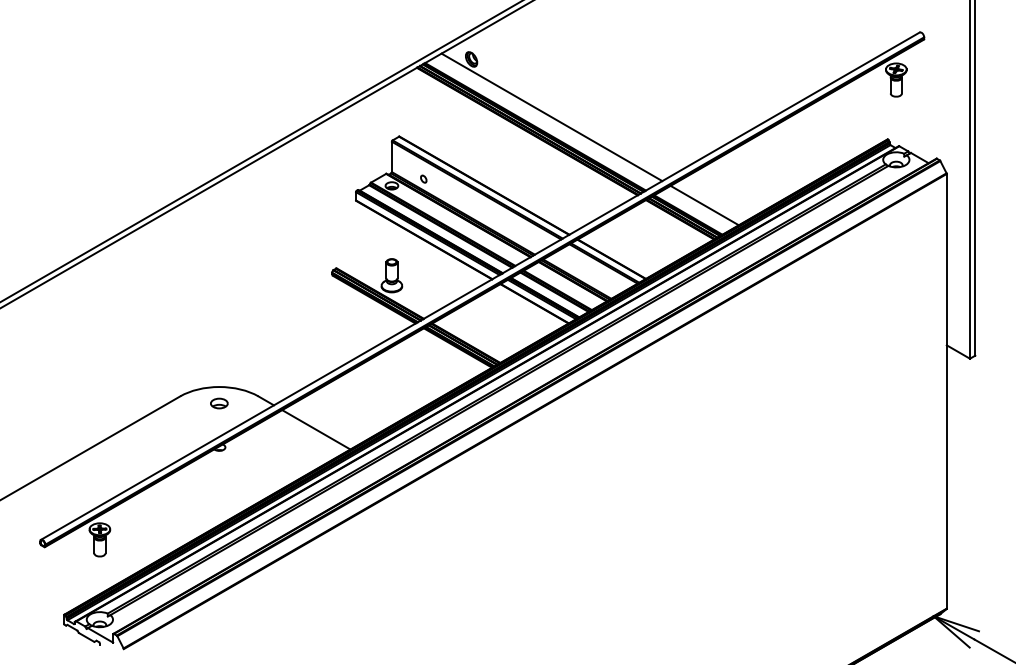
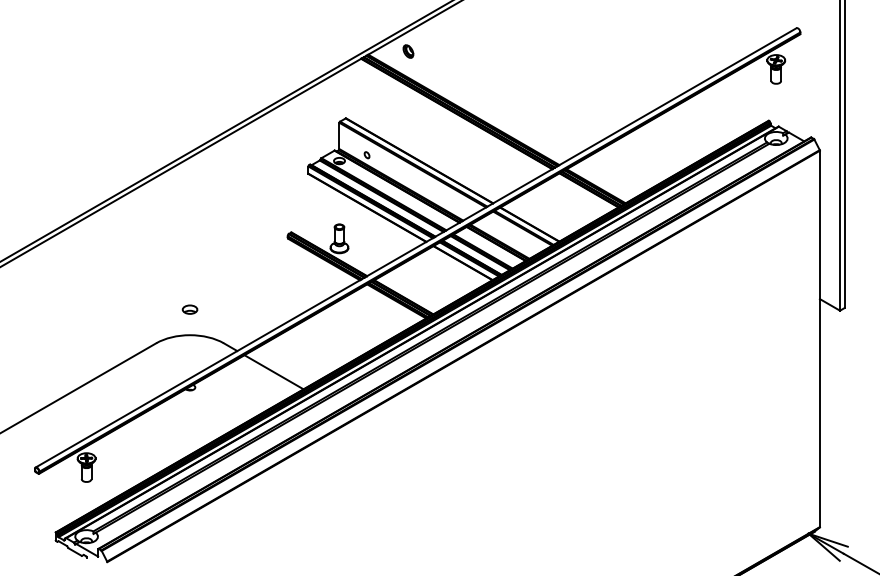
line: (551, 117) -> (477, 101), removed
line: (704, 205) -> (610, 178), removed
part: (219, 403) -> (190, 309), moved

